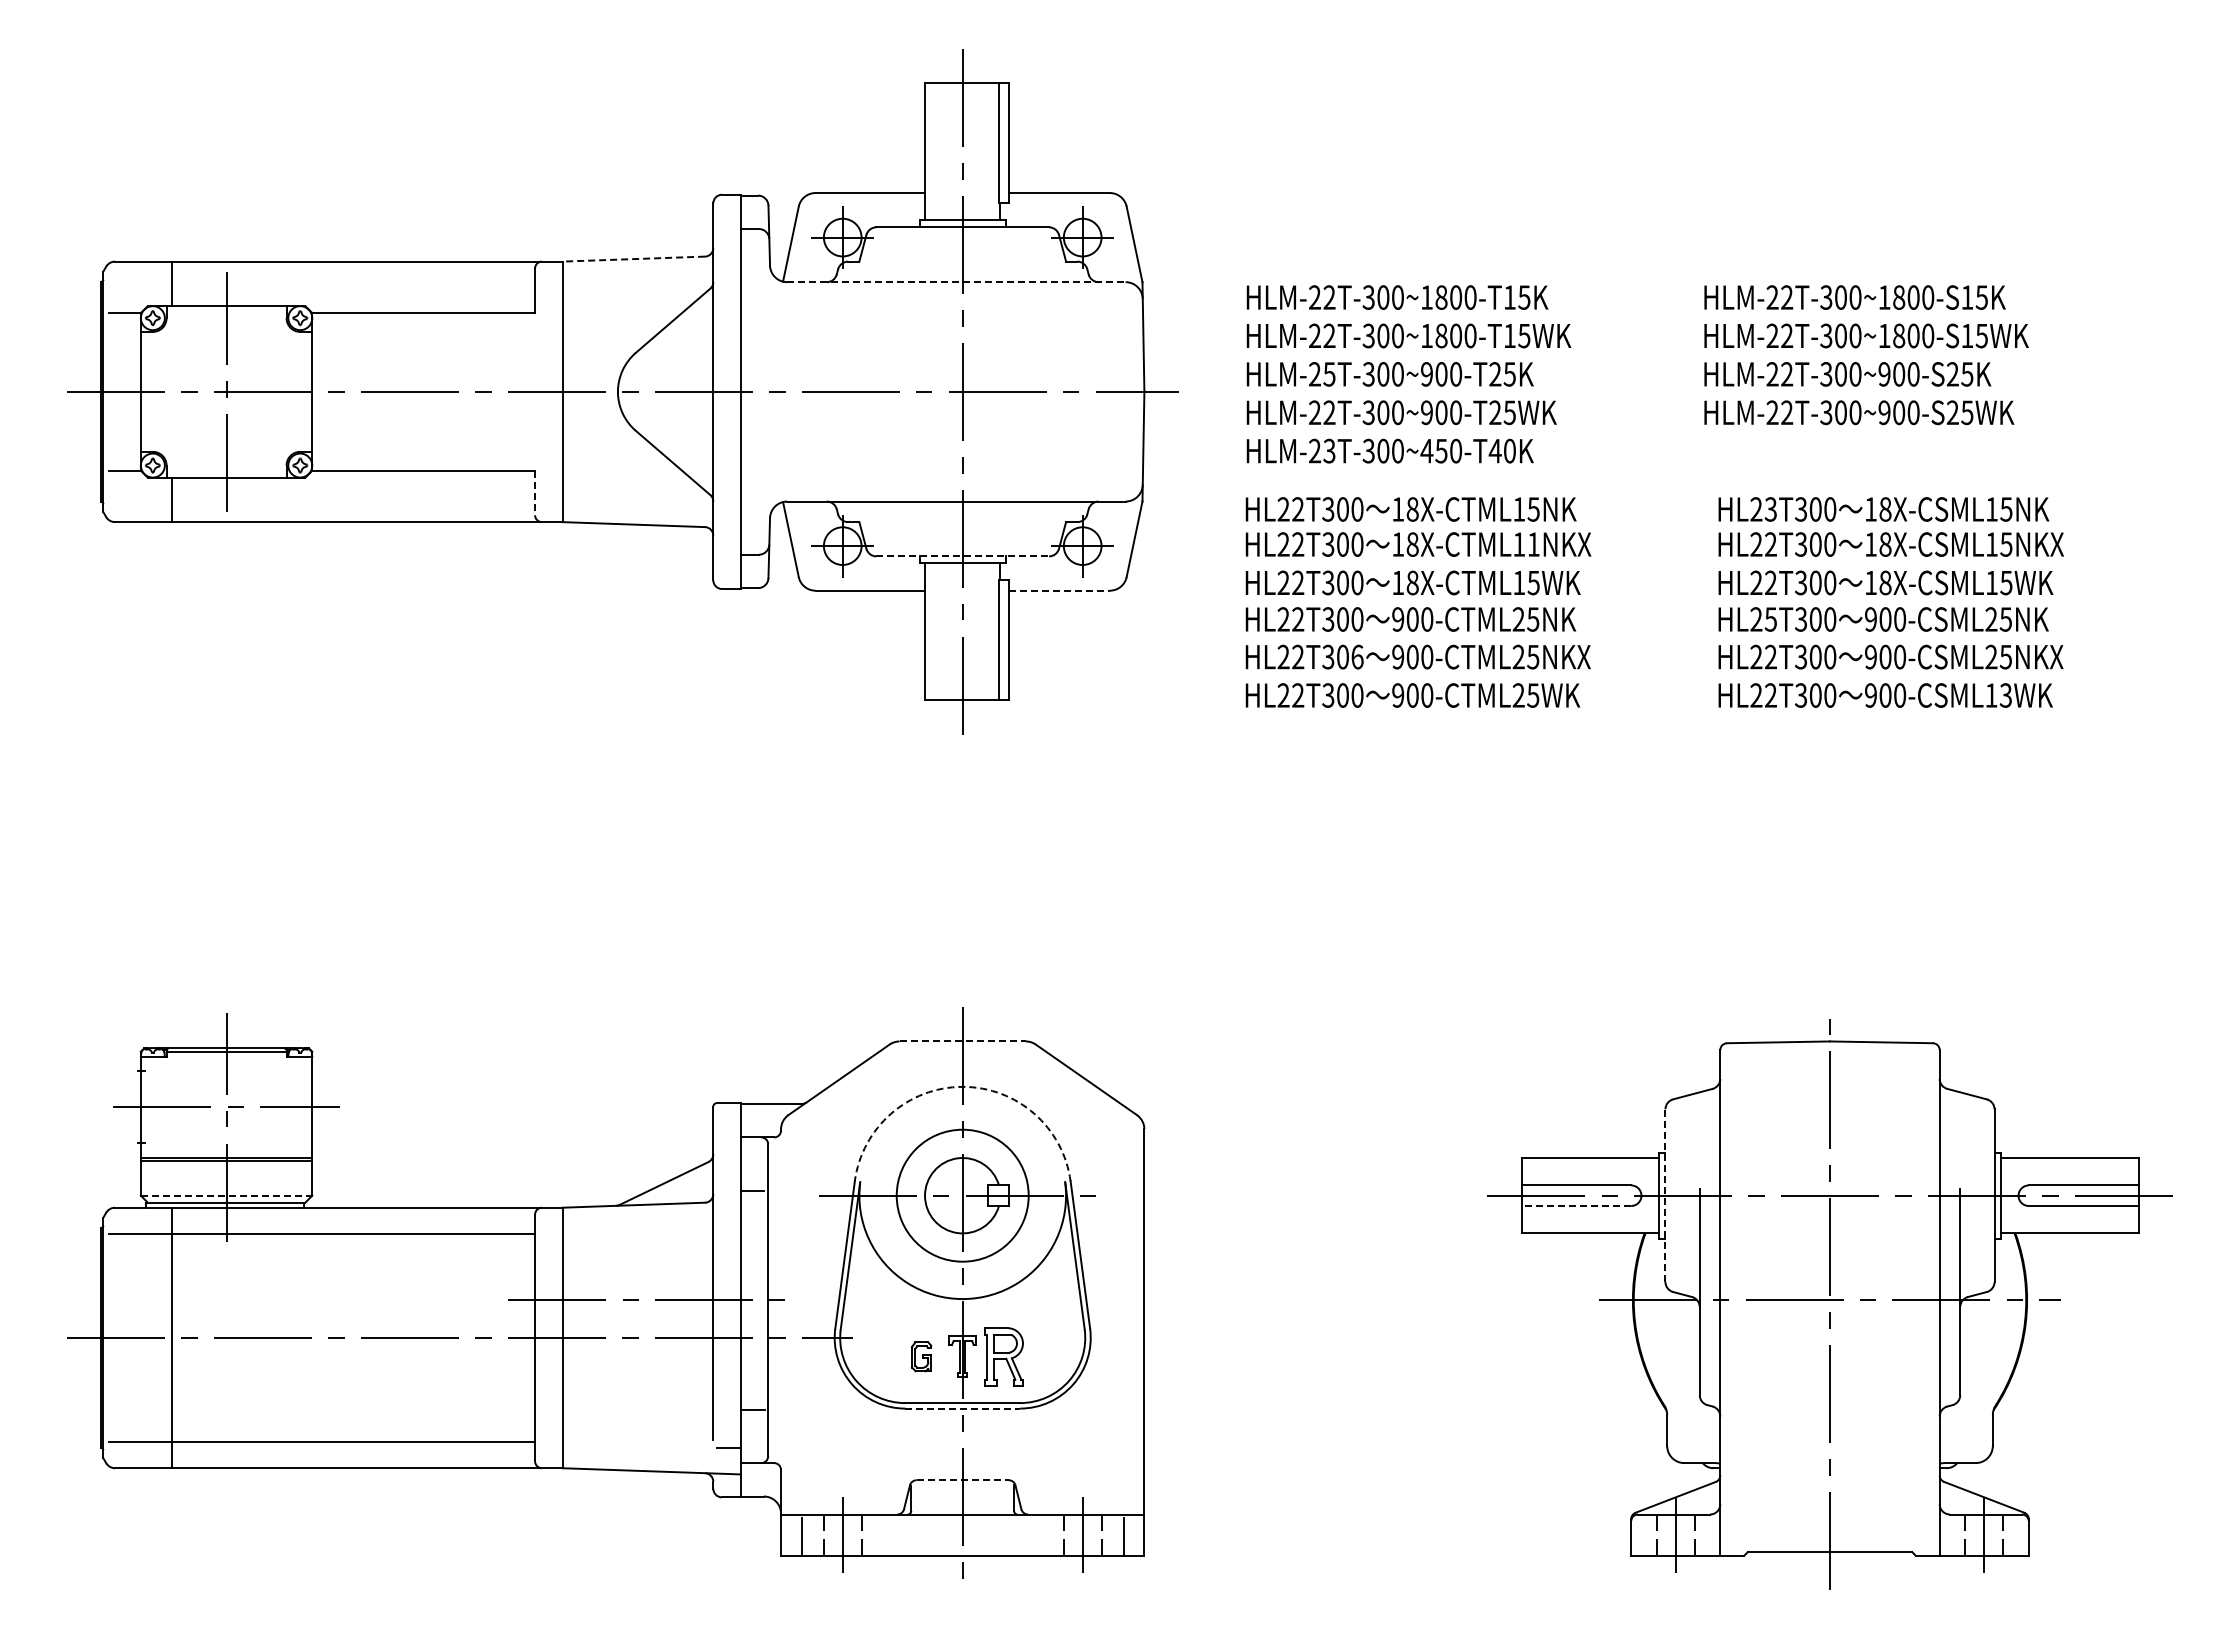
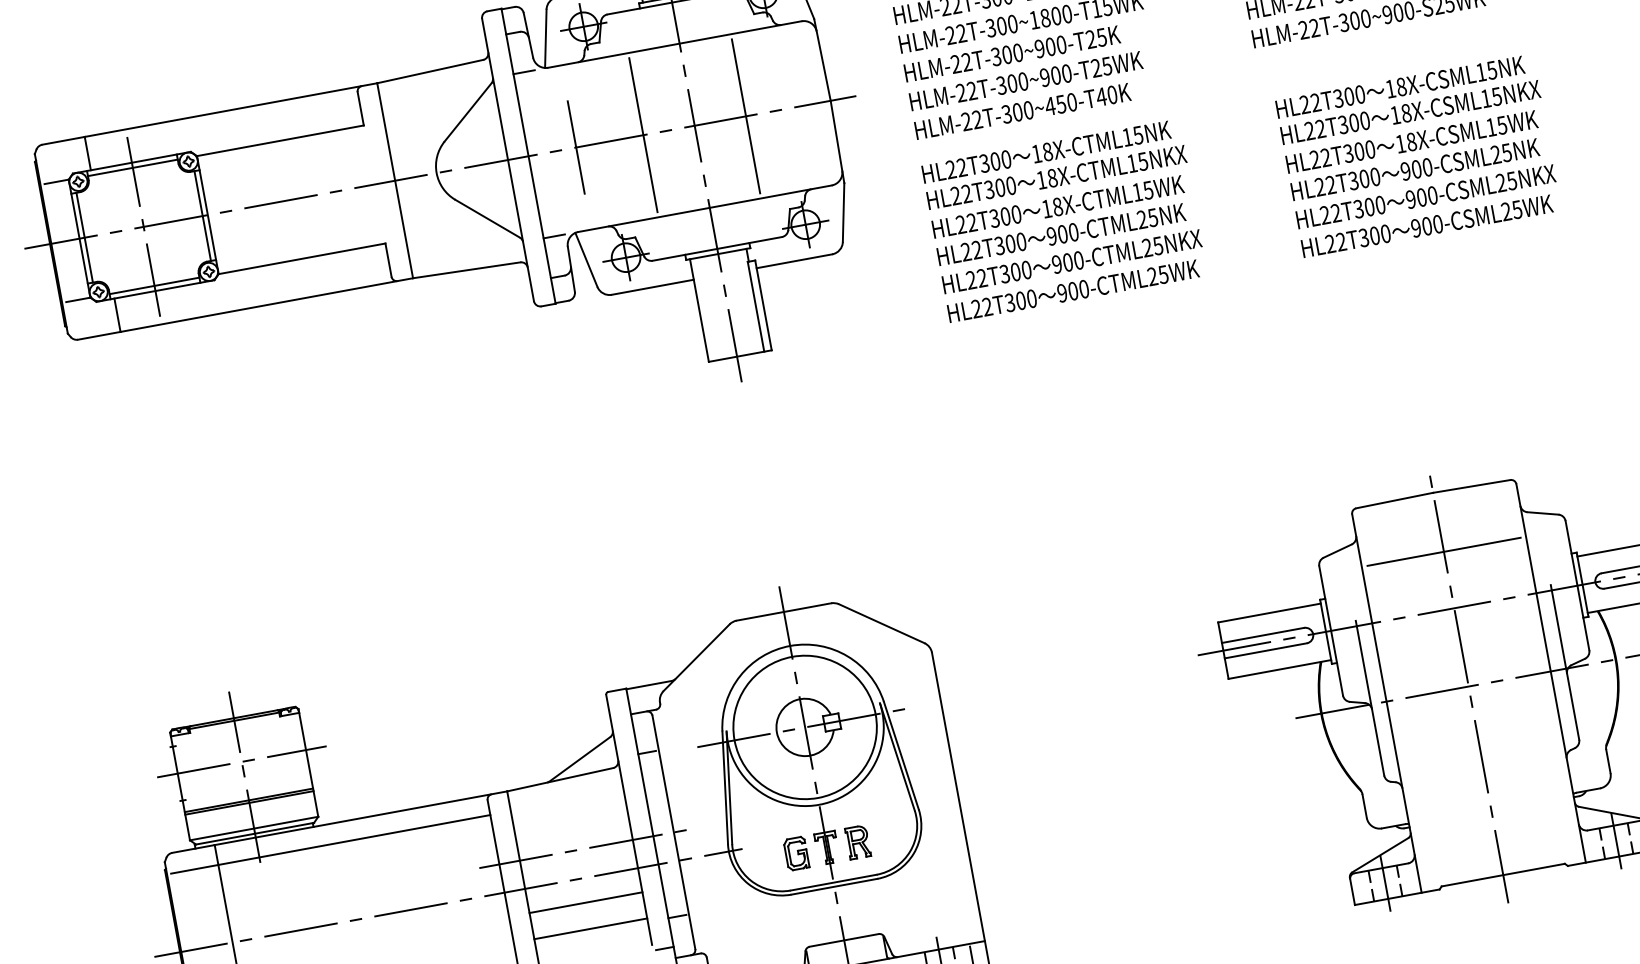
line: (633, 259) -> (430, 71), dashed -> solid
line: (754, 282) -> (523, 72), added
line: (956, 282) -> (675, 44), dashed -> solid
line: (226, 313) -> (132, 168), added
text: (1329, 374) -> (966, 62), HLM-25T-300~900-T25K -> HLM-22T-300~900-T25K
line: (147, 391) -> (84, 237), added
line: (305, 391) -> (202, 215), added
line: (804, 391) -> (576, 147), added
line: (894, 391) -> (643, 134), added
line: (1031, 391) -> (746, 116), added
text: (1329, 451) -> (977, 120), HLM-23T-300~450-T40K -> HLM-22T-300~450-T40K
line: (226, 470) -> (154, 285), added
line: (535, 493) -> (388, 260), dashed -> solid
line: (754, 501) -> (553, 236), added
text: (1770, 509) -> (1315, 102), HL23T300 -> HL22T300
text: (1533, 544) -> (1142, 161), 18X-CTML11NKX -> 18X-CTML15NKX
line: (963, 556) -> (717, 248), dashed -> solid
line: (1059, 590) -> (794, 261), dashed -> solid
text: (1770, 619) -> (1330, 185), HL25T300 -> HL22T300
text: (1357, 656) -> (1026, 269), HL22T306 -> HL22T300
text: (1998, 695) -> (1511, 210), 900-CSML13WK -> 900-CSML25WK
line: (963, 1041) -> (784, 611), dashed -> solid
arc: (962, 1086) -> (789, 645), dashed -> solid
line: (1829, 1120) -> (1443, 552), added
line: (226, 1195) -> (254, 828), dashed -> solid
circle: (962, 1195) -> (804, 727), size x1.43
line: (1665, 1195) -> (1331, 630), dashed -> solid
line: (1576, 1205) -> (1265, 650), dashed -> solid
part: (921, 1356) -> (796, 853), size x1.43
part: (1003, 1356) -> (857, 842), size x0.71
line: (637, 1370) -> (585, 902), added
line: (637, 1405) -> (590, 929), added
line: (963, 1408) -> (834, 886), dashed -> solid
line: (963, 1480) -> (844, 940), dashed -> solid

